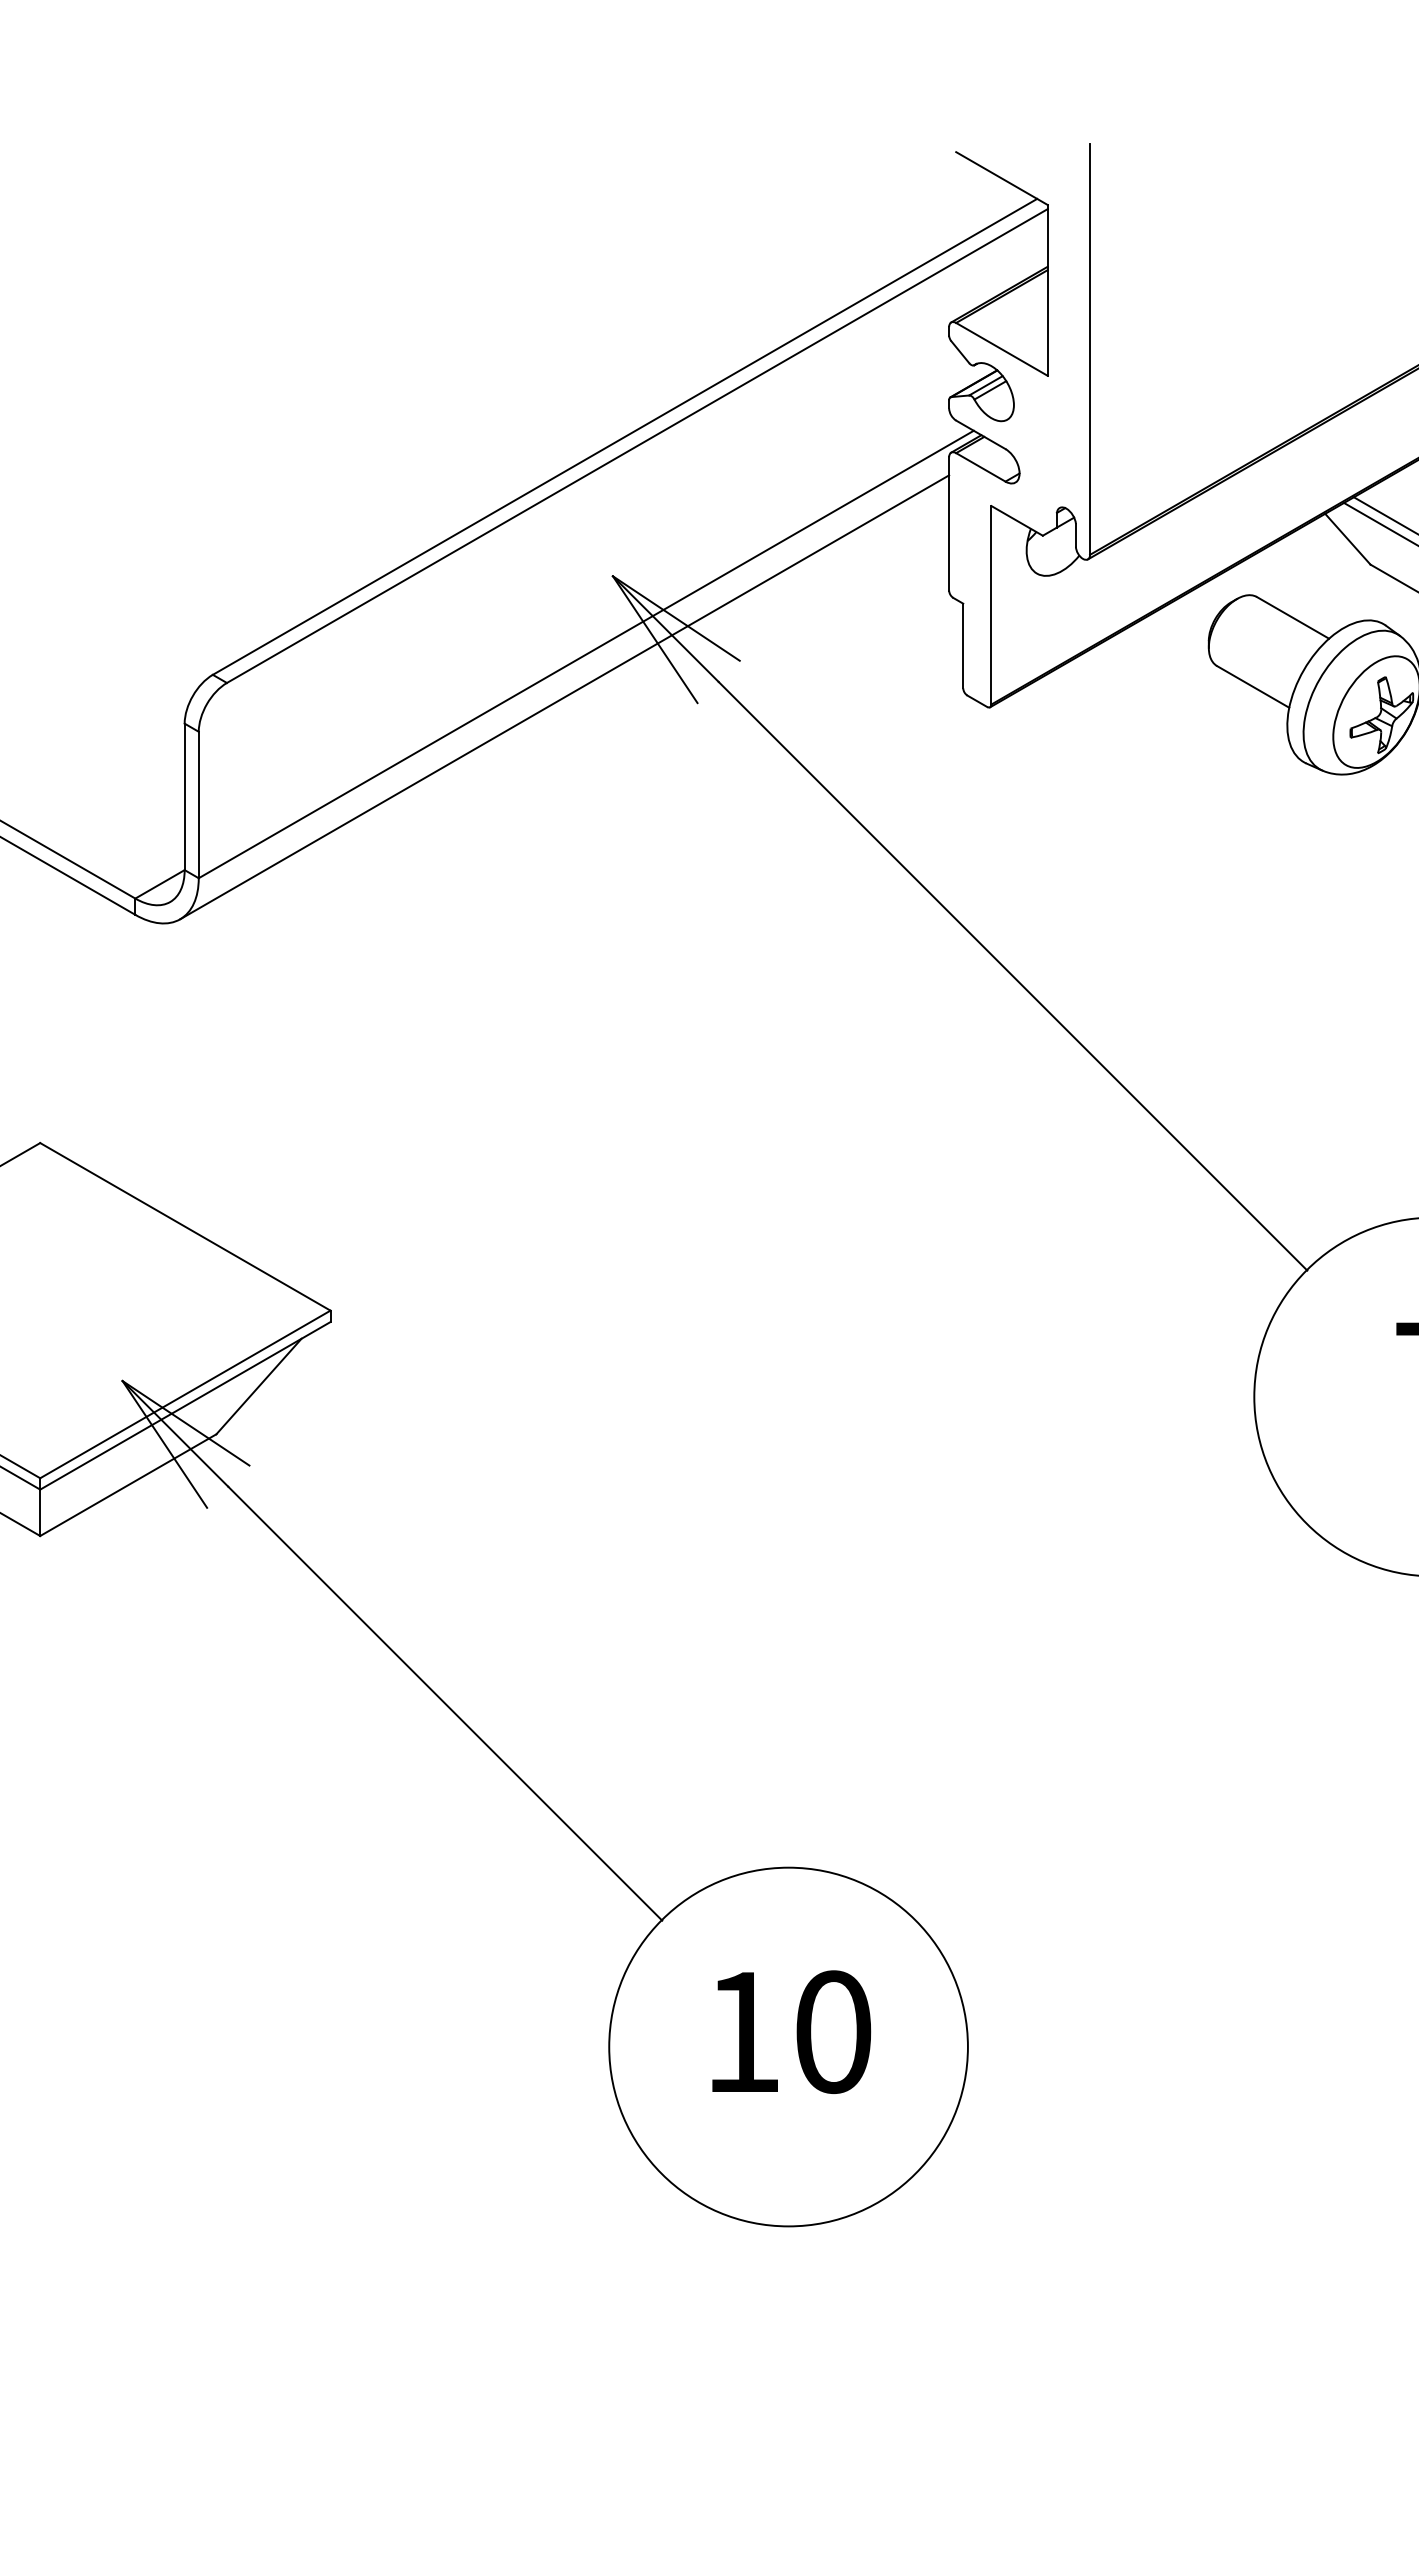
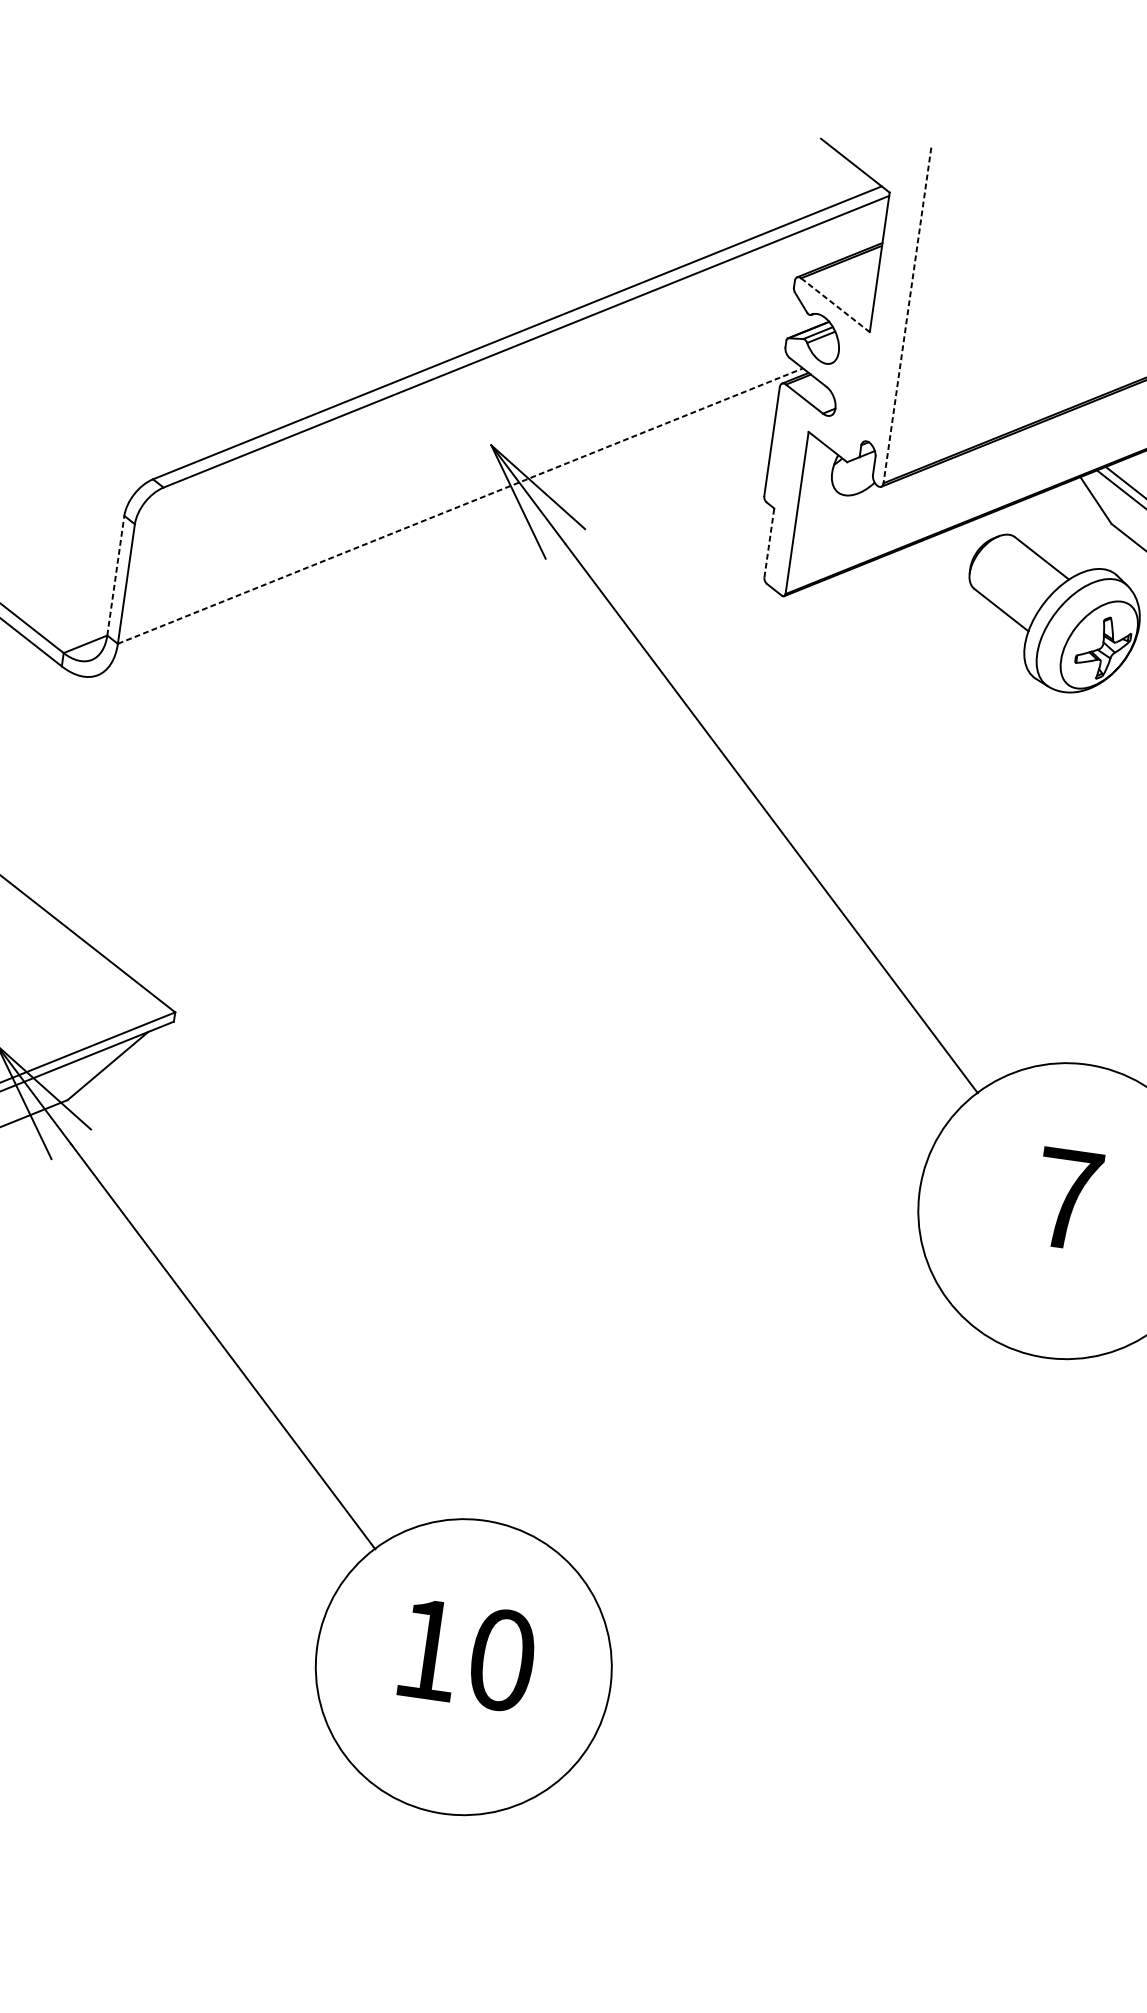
line: (1001, 349) -> (835, 305), solid -> dashed
line: (1090, 349) -> (907, 315), solid -> dashed
line: (963, 645) -> (769, 542), solid -> dashed
line: (586, 654) -> (460, 506), solid -> dashed
line: (564, 697) -> (437, 538), removed
line: (184, 796) -> (115, 575), solid -> dashed

